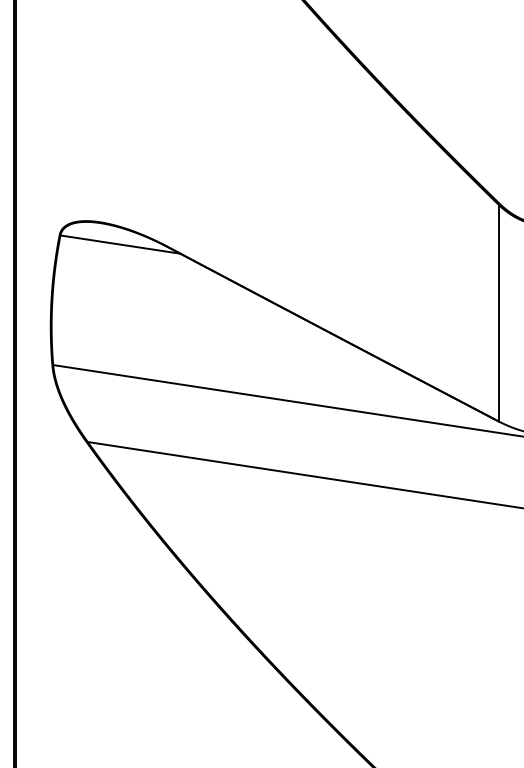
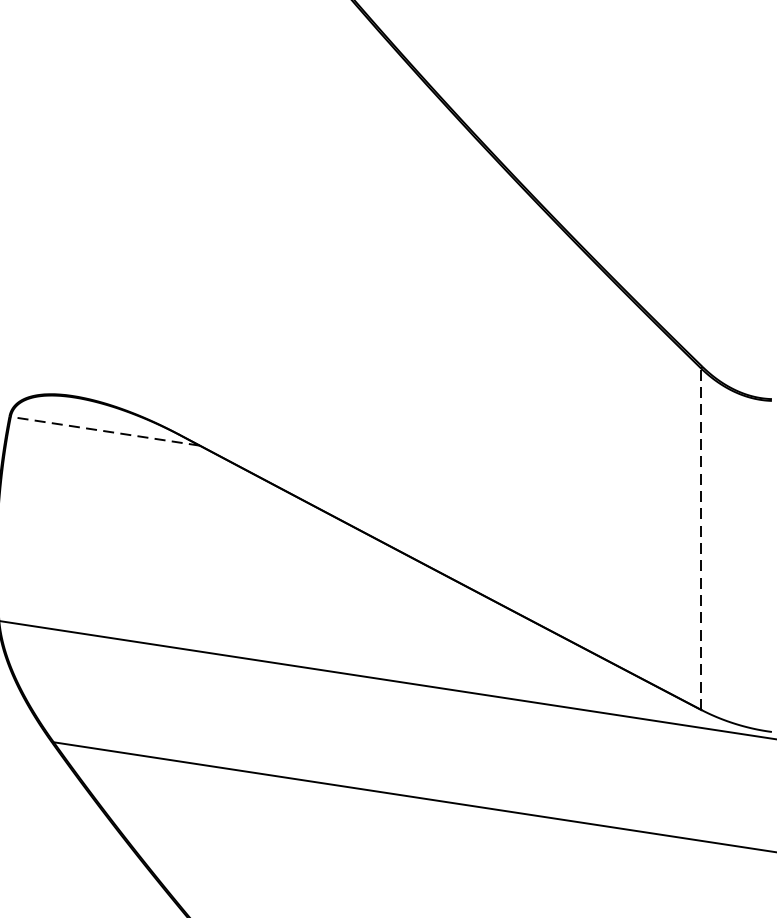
line: (120, 244) -> (105, 431), solid -> dashed
line: (498, 312) -> (700, 538), solid -> dashed

